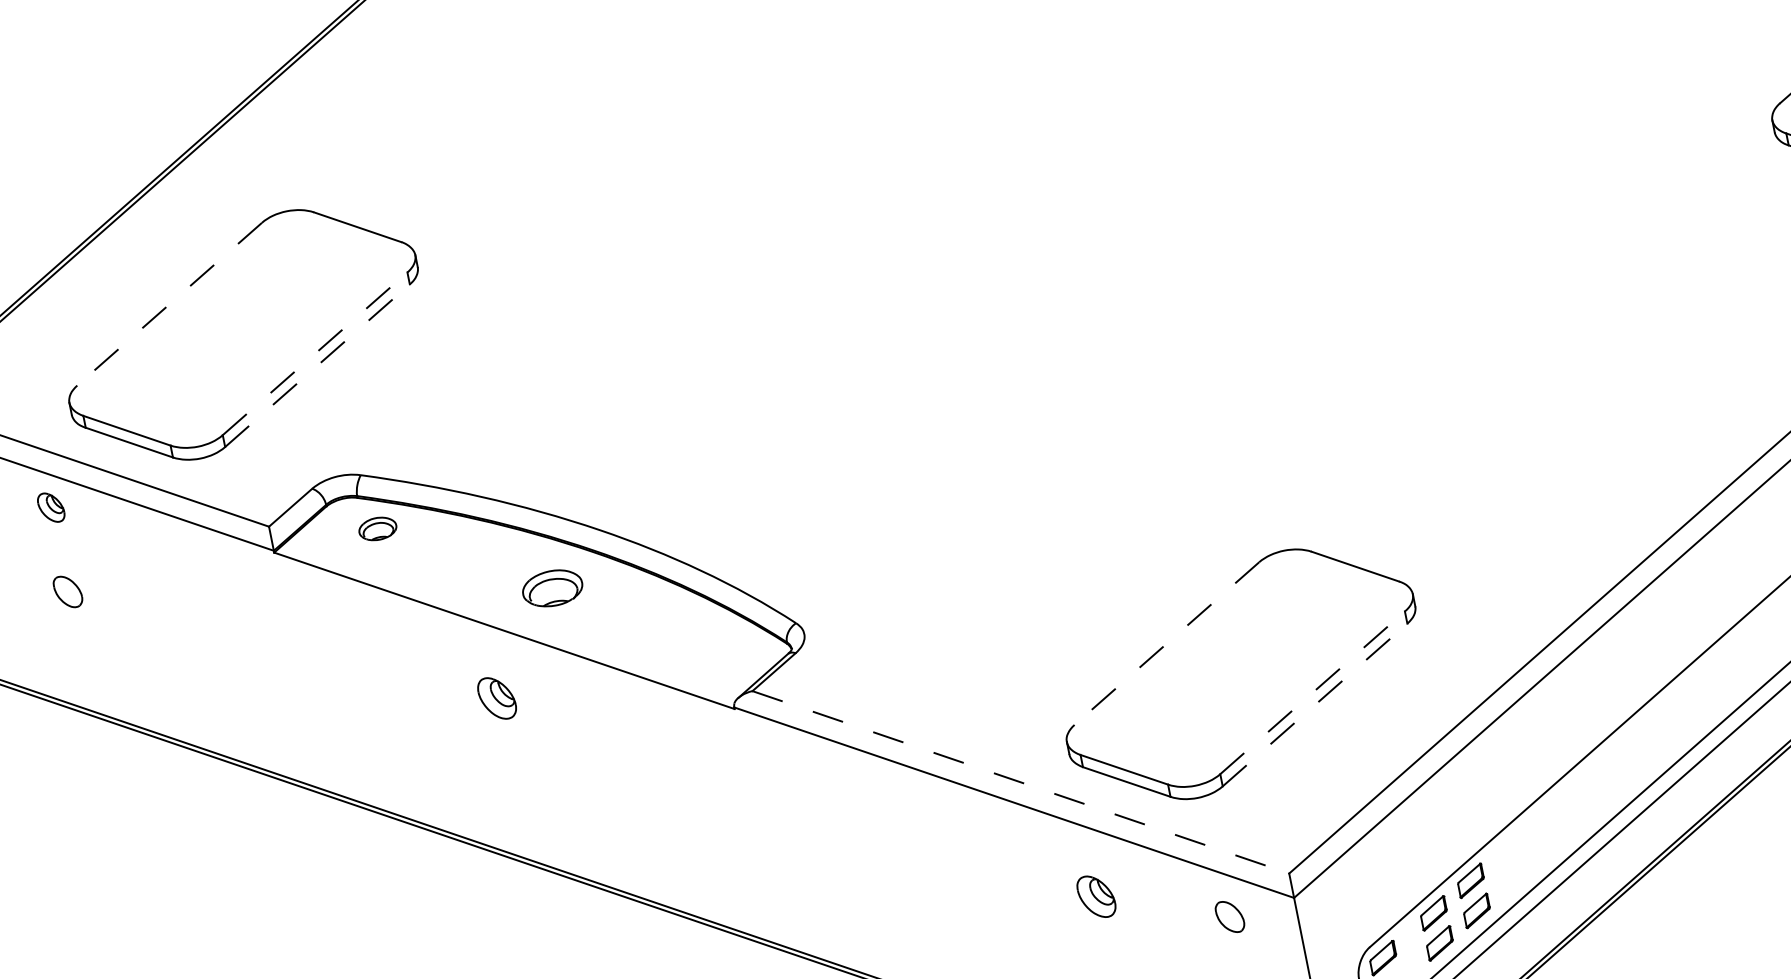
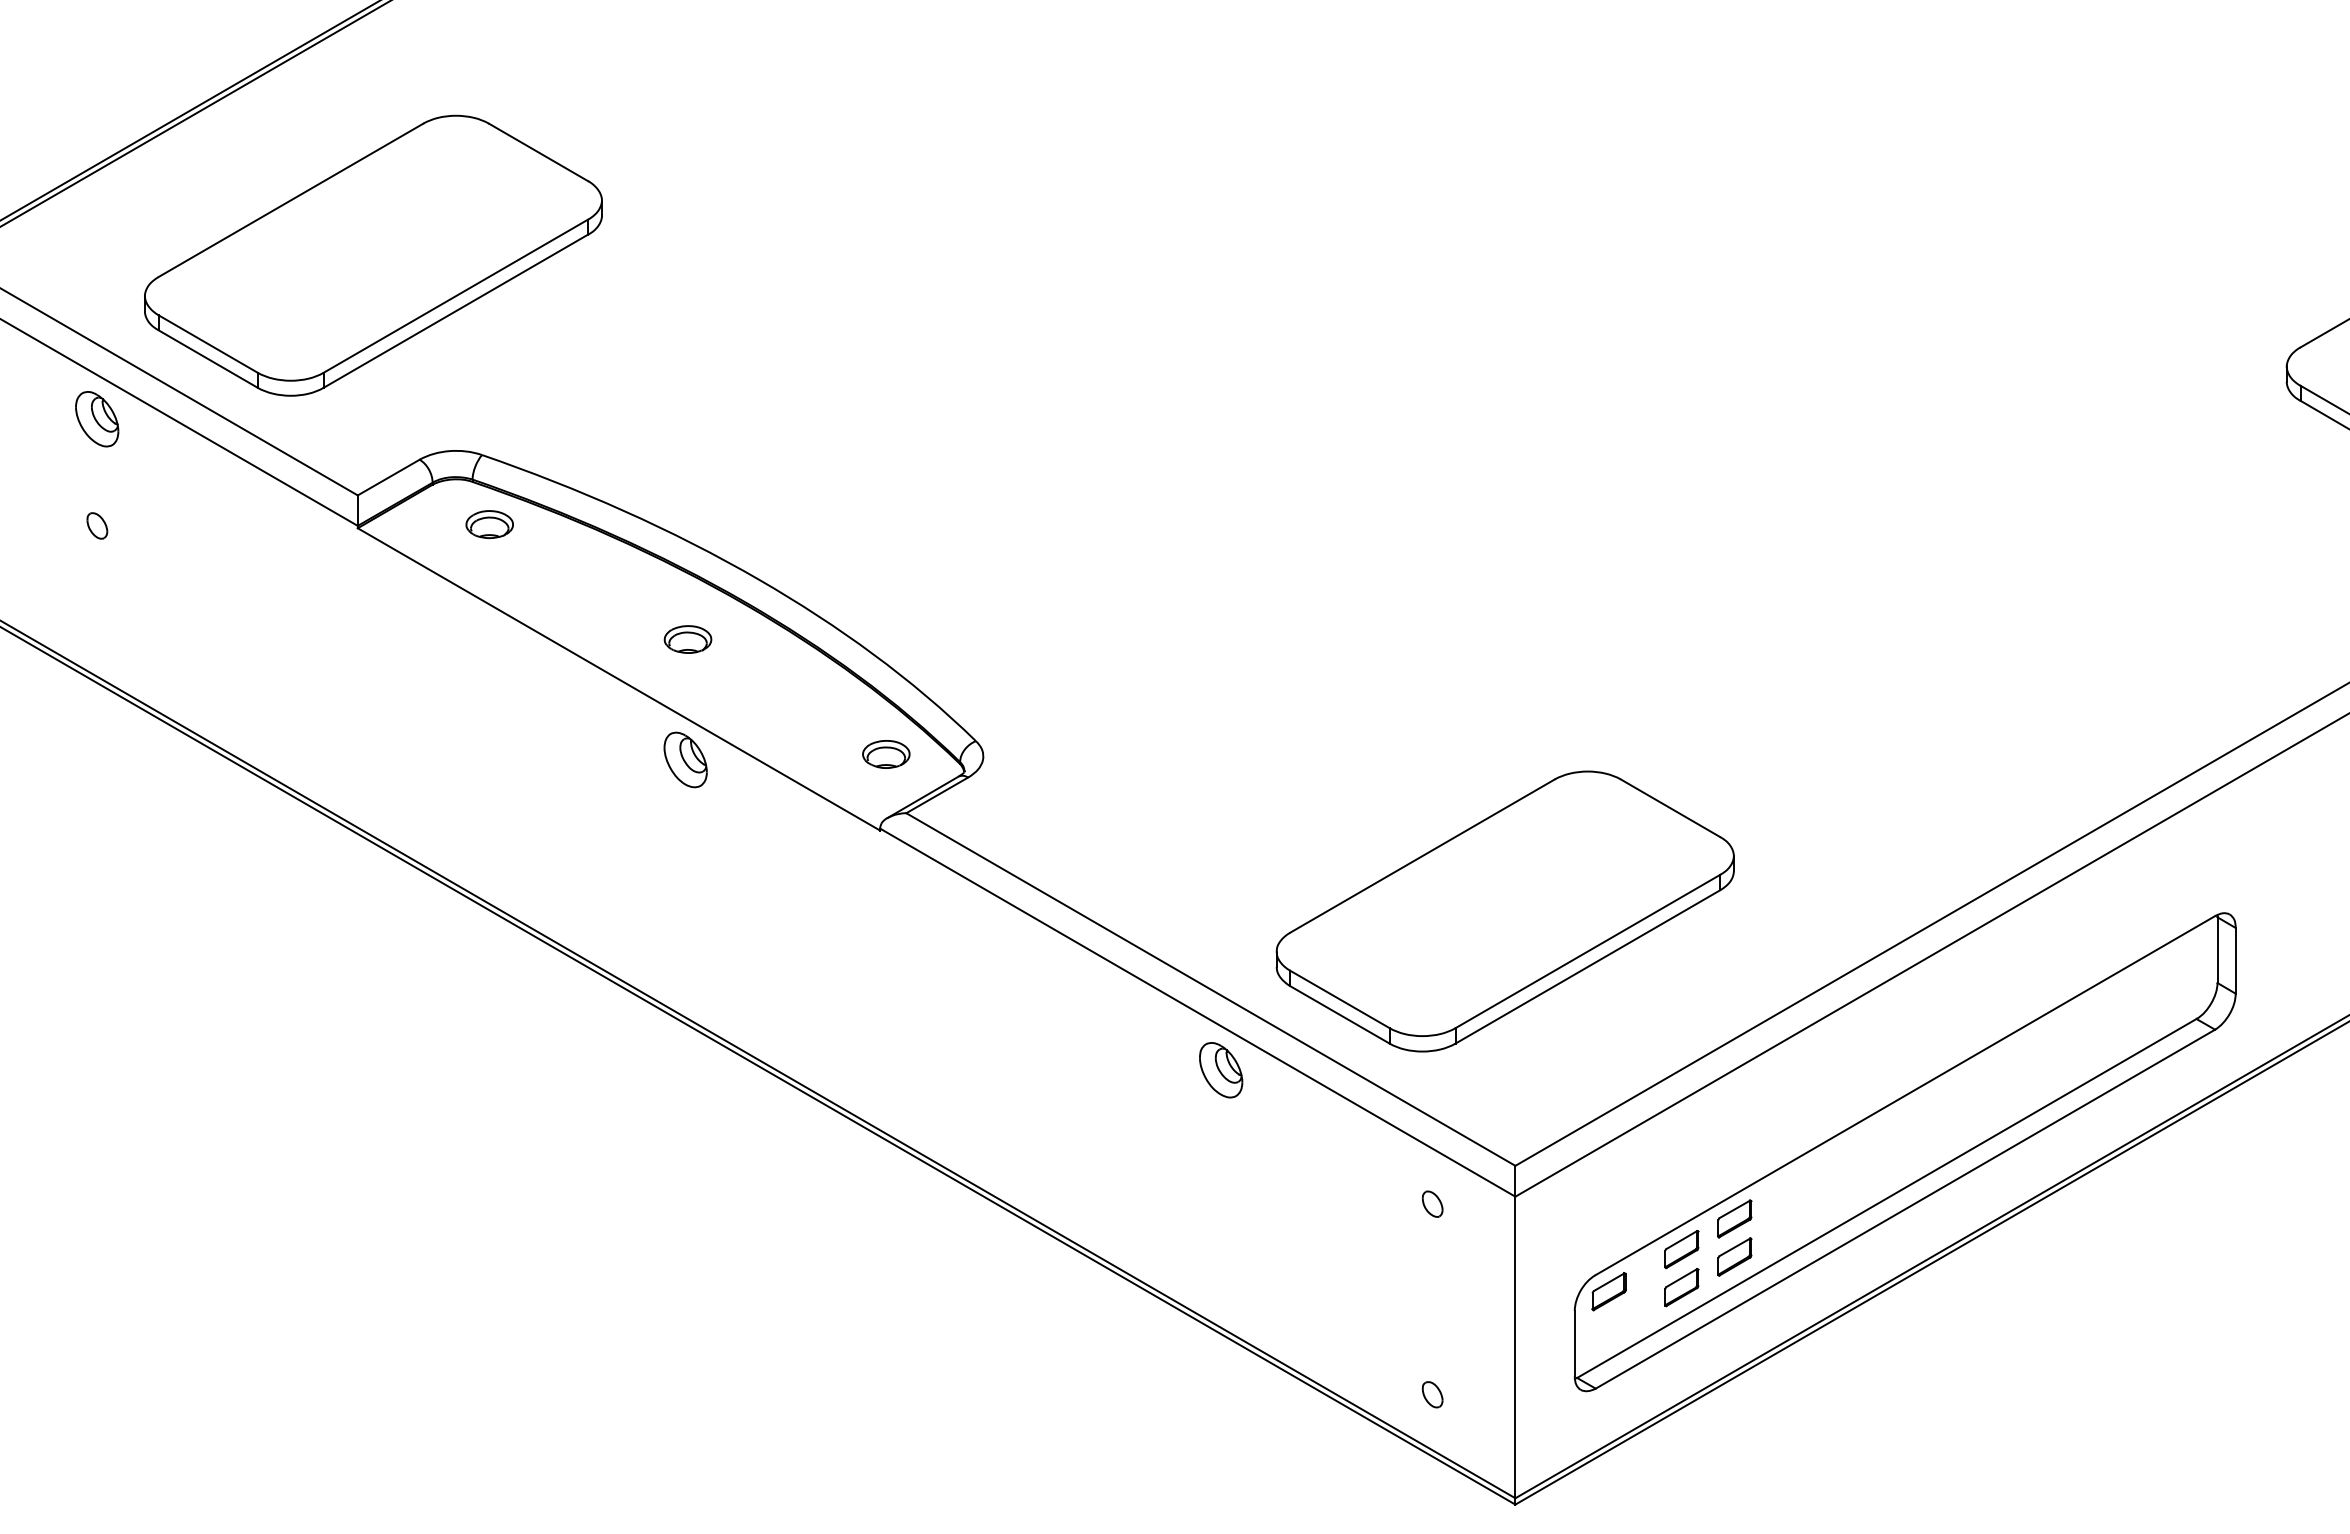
line: (169, 304) -> (290, 200), dashed -> solid
line: (314, 354) -> (455, 296), dashed -> solid
line: (317, 366) -> (455, 311), dashed -> solid
part: (51, 507) -> (97, 419), size x1.43
part: (552, 588) -> (687, 639), size x0.62
part: (68, 591) -> (97, 525), size x0.62
line: (1167, 643) -> (1422, 856), dashed -> solid
part: (727, 647) -> (886, 754), added
line: (1312, 692) -> (1587, 951), dashed -> solid
part: (496, 698) -> (685, 759), moved
line: (1314, 704) -> (1587, 966), dashed -> solid
line: (1020, 782) -> (1210, 989), dashed -> solid
part: (1096, 896) -> (1221, 1070), moved
part: (1229, 916) -> (1432, 1203), size x0.62

